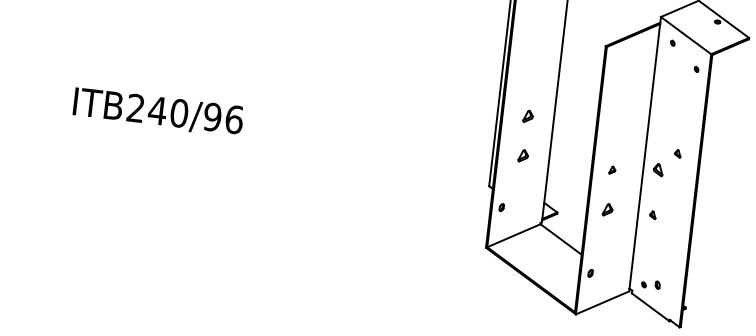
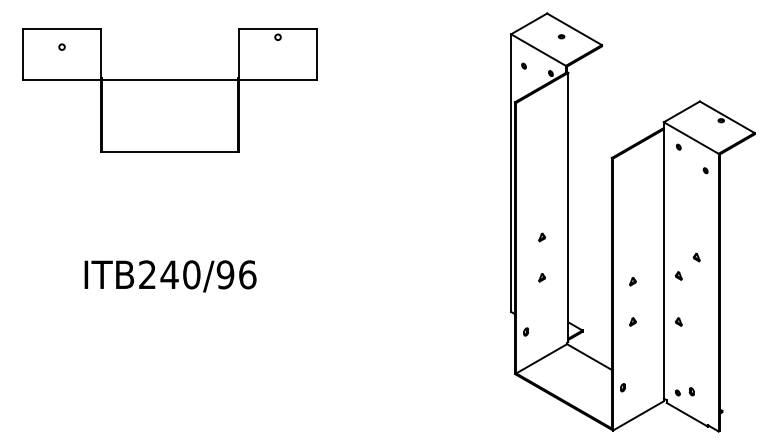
part: (527, 116) -> (541, 237), size x0.62
part: (523, 155) -> (542, 277), size x0.62
part: (657, 169) -> (678, 275), size x0.62
part: (607, 209) -> (632, 321), size x0.62

